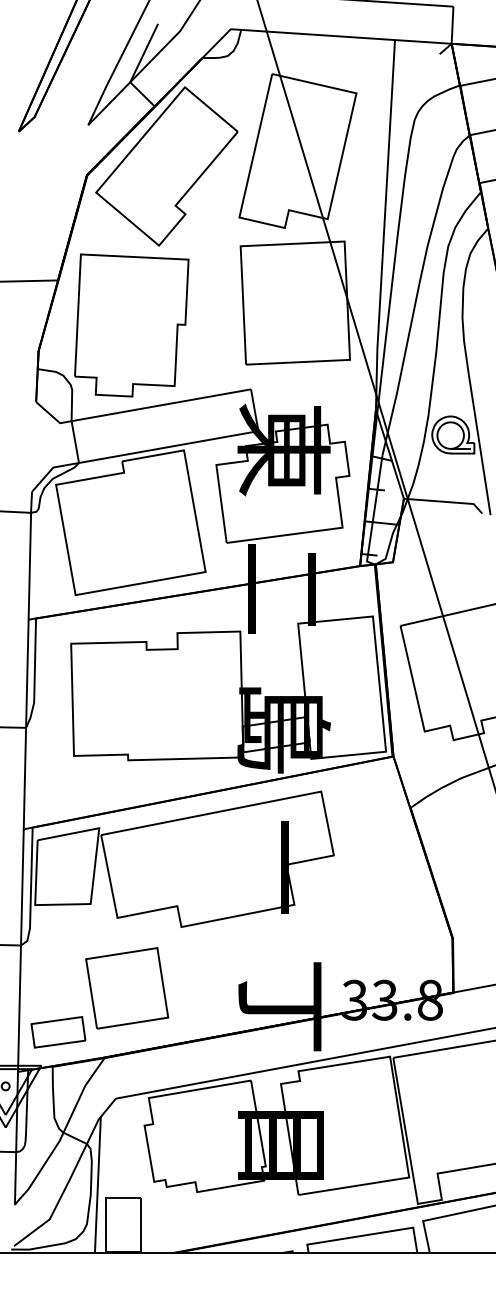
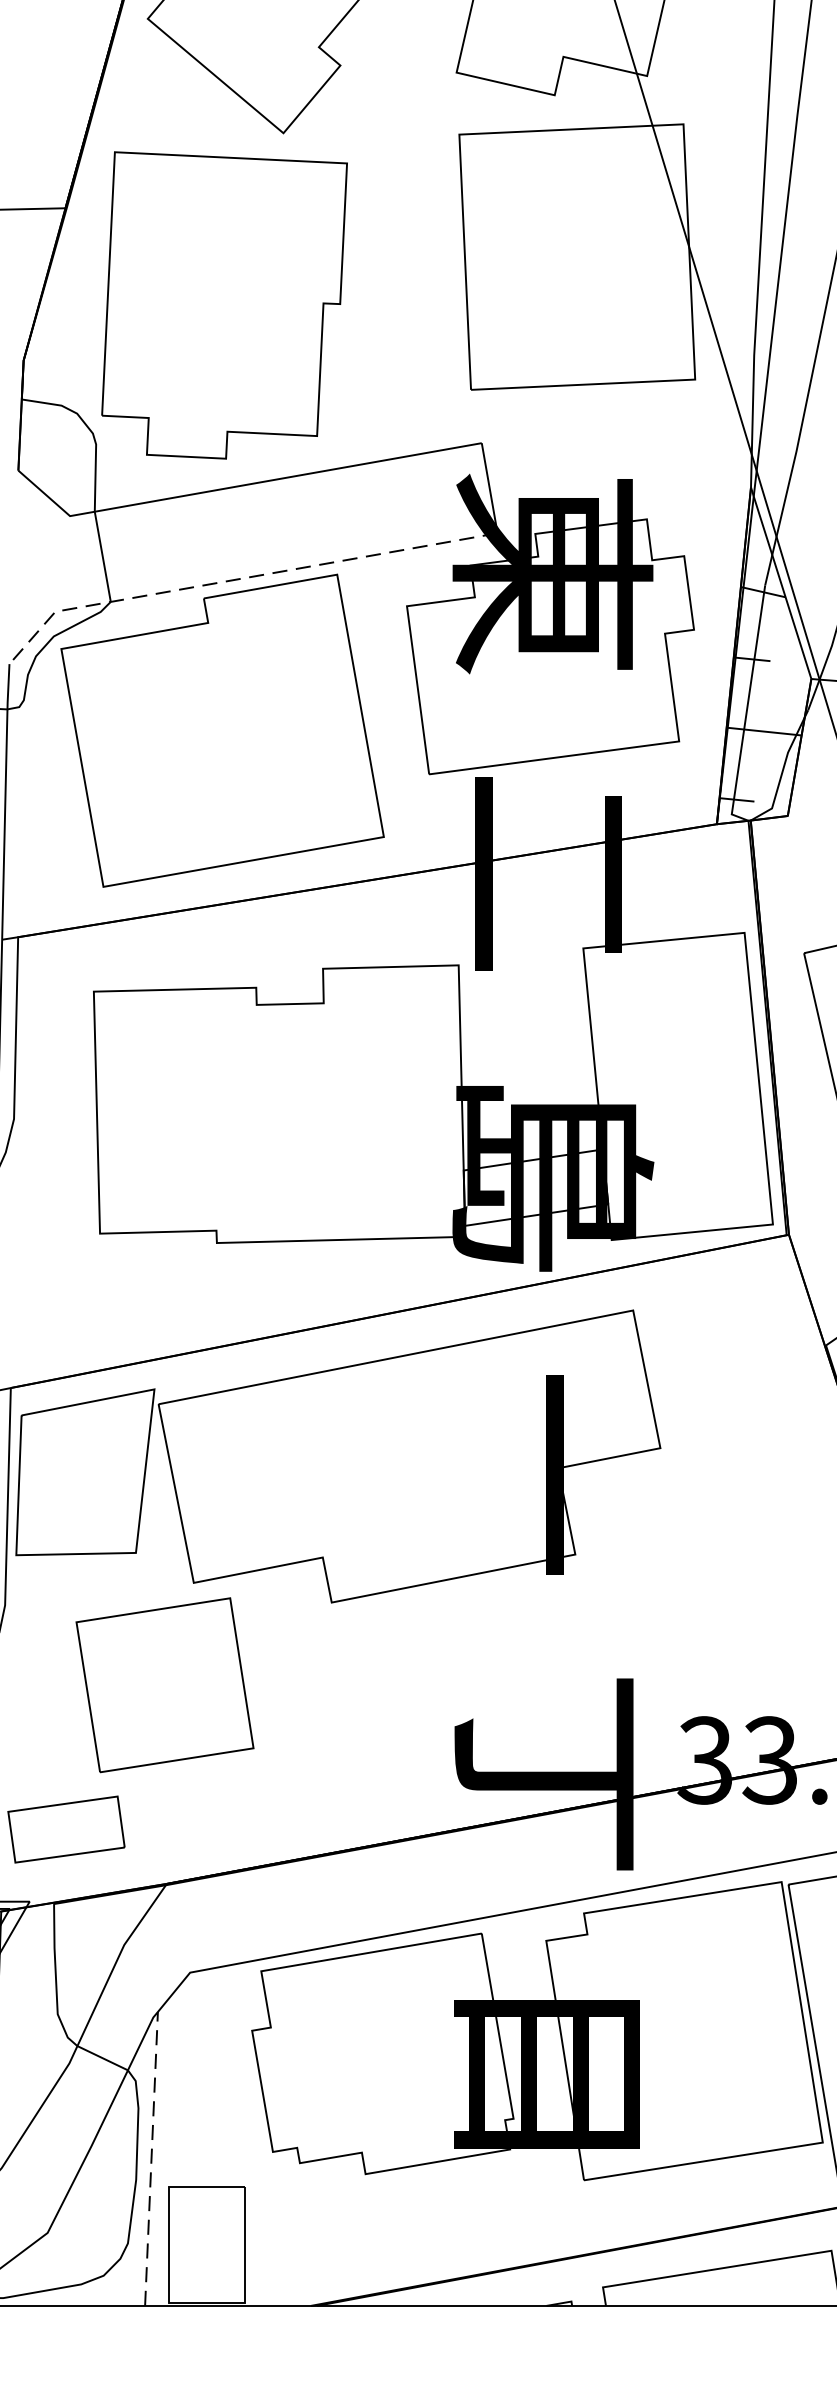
line: (138, 452) -> (239, 579), solid -> dashed
part: (127, 988) -> (165, 1685), moved
line: (97, 1184) -> (150, 2157), solid -> dashed

